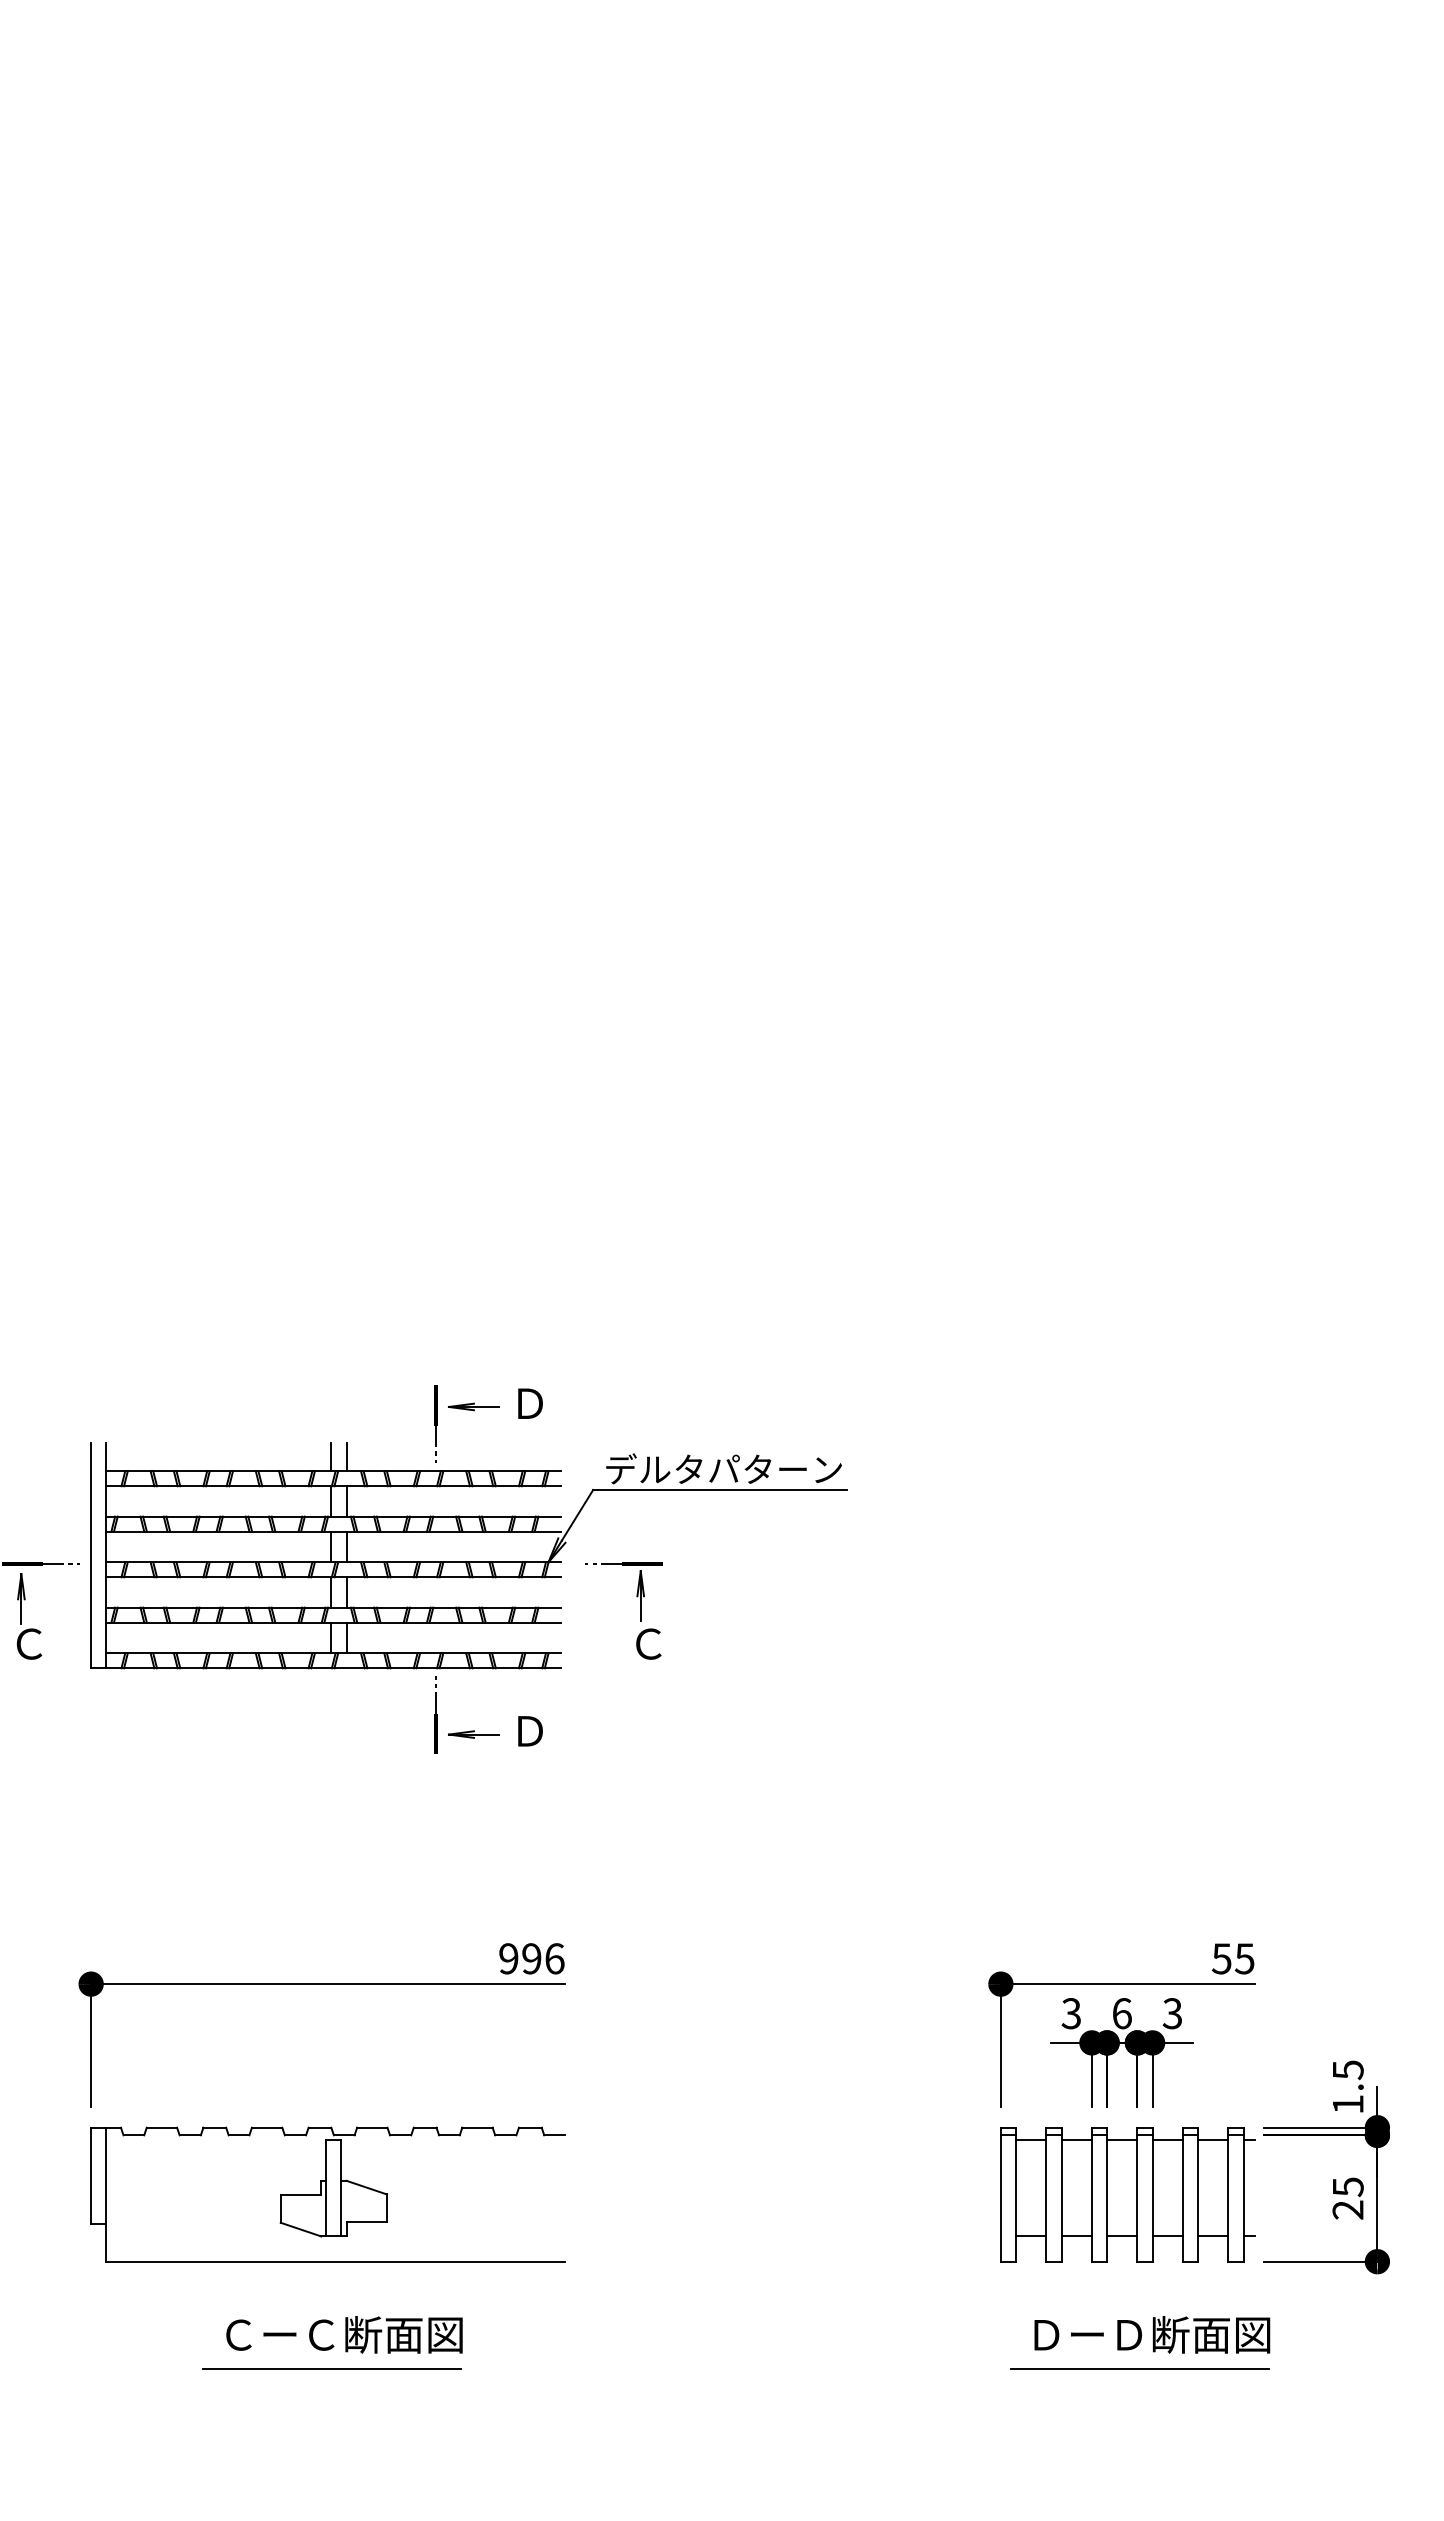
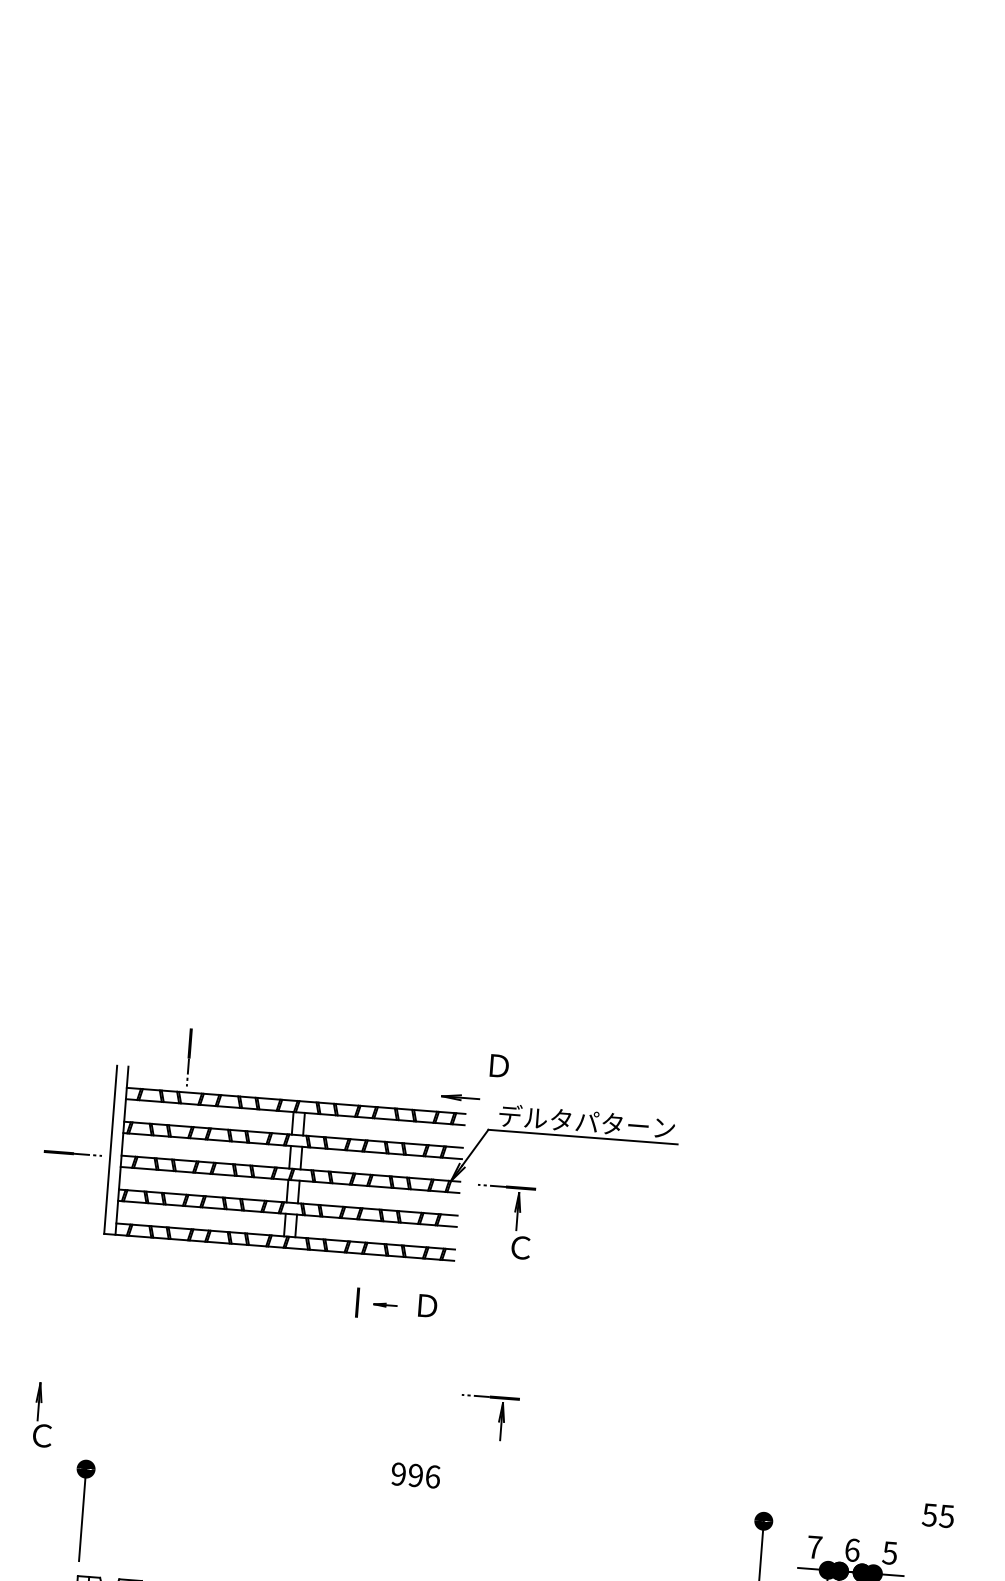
text: (530, 1403) -> (499, 1065), moved
part: (473, 1406) -> (460, 1097), moved
line: (435, 1423) -> (188, 1056), moved
line: (331, 1456) -> (295, 1089), removed
line: (346, 1456) -> (306, 1090), removed
part: (21, 1616) -> (38, 1414), moved
line: (436, 1694) -> (359, 1273), removed
part: (473, 1734) -> (385, 1305), size x0.6
part: (636, 1875) -> (498, 1419), added
line: (327, 1984) -> (262, 1482), removed
line: (1127, 1984) -> (858, 1528), removed
text: (1071, 2013) -> (814, 1547), 3 -> 7
text: (1172, 2013) -> (889, 1553), 3 -> 5

